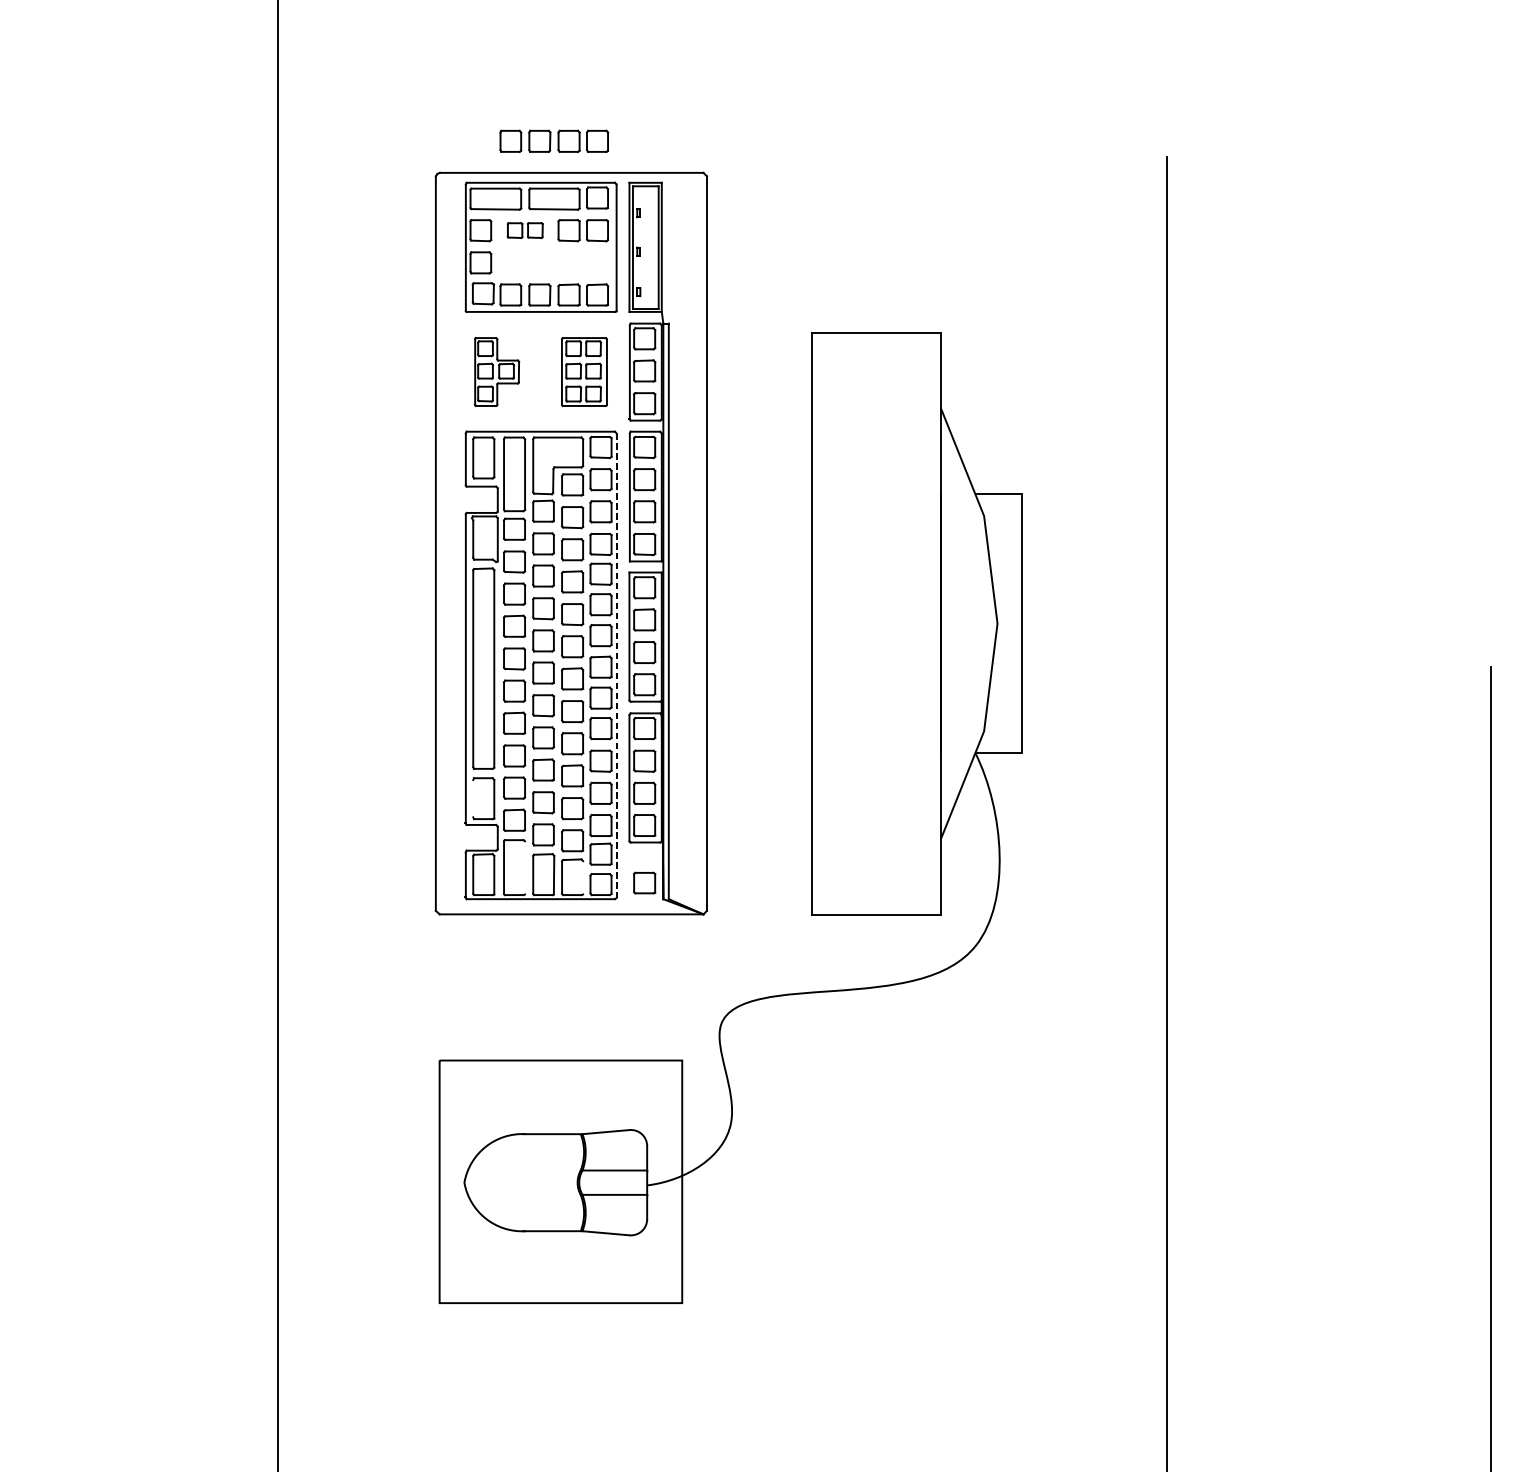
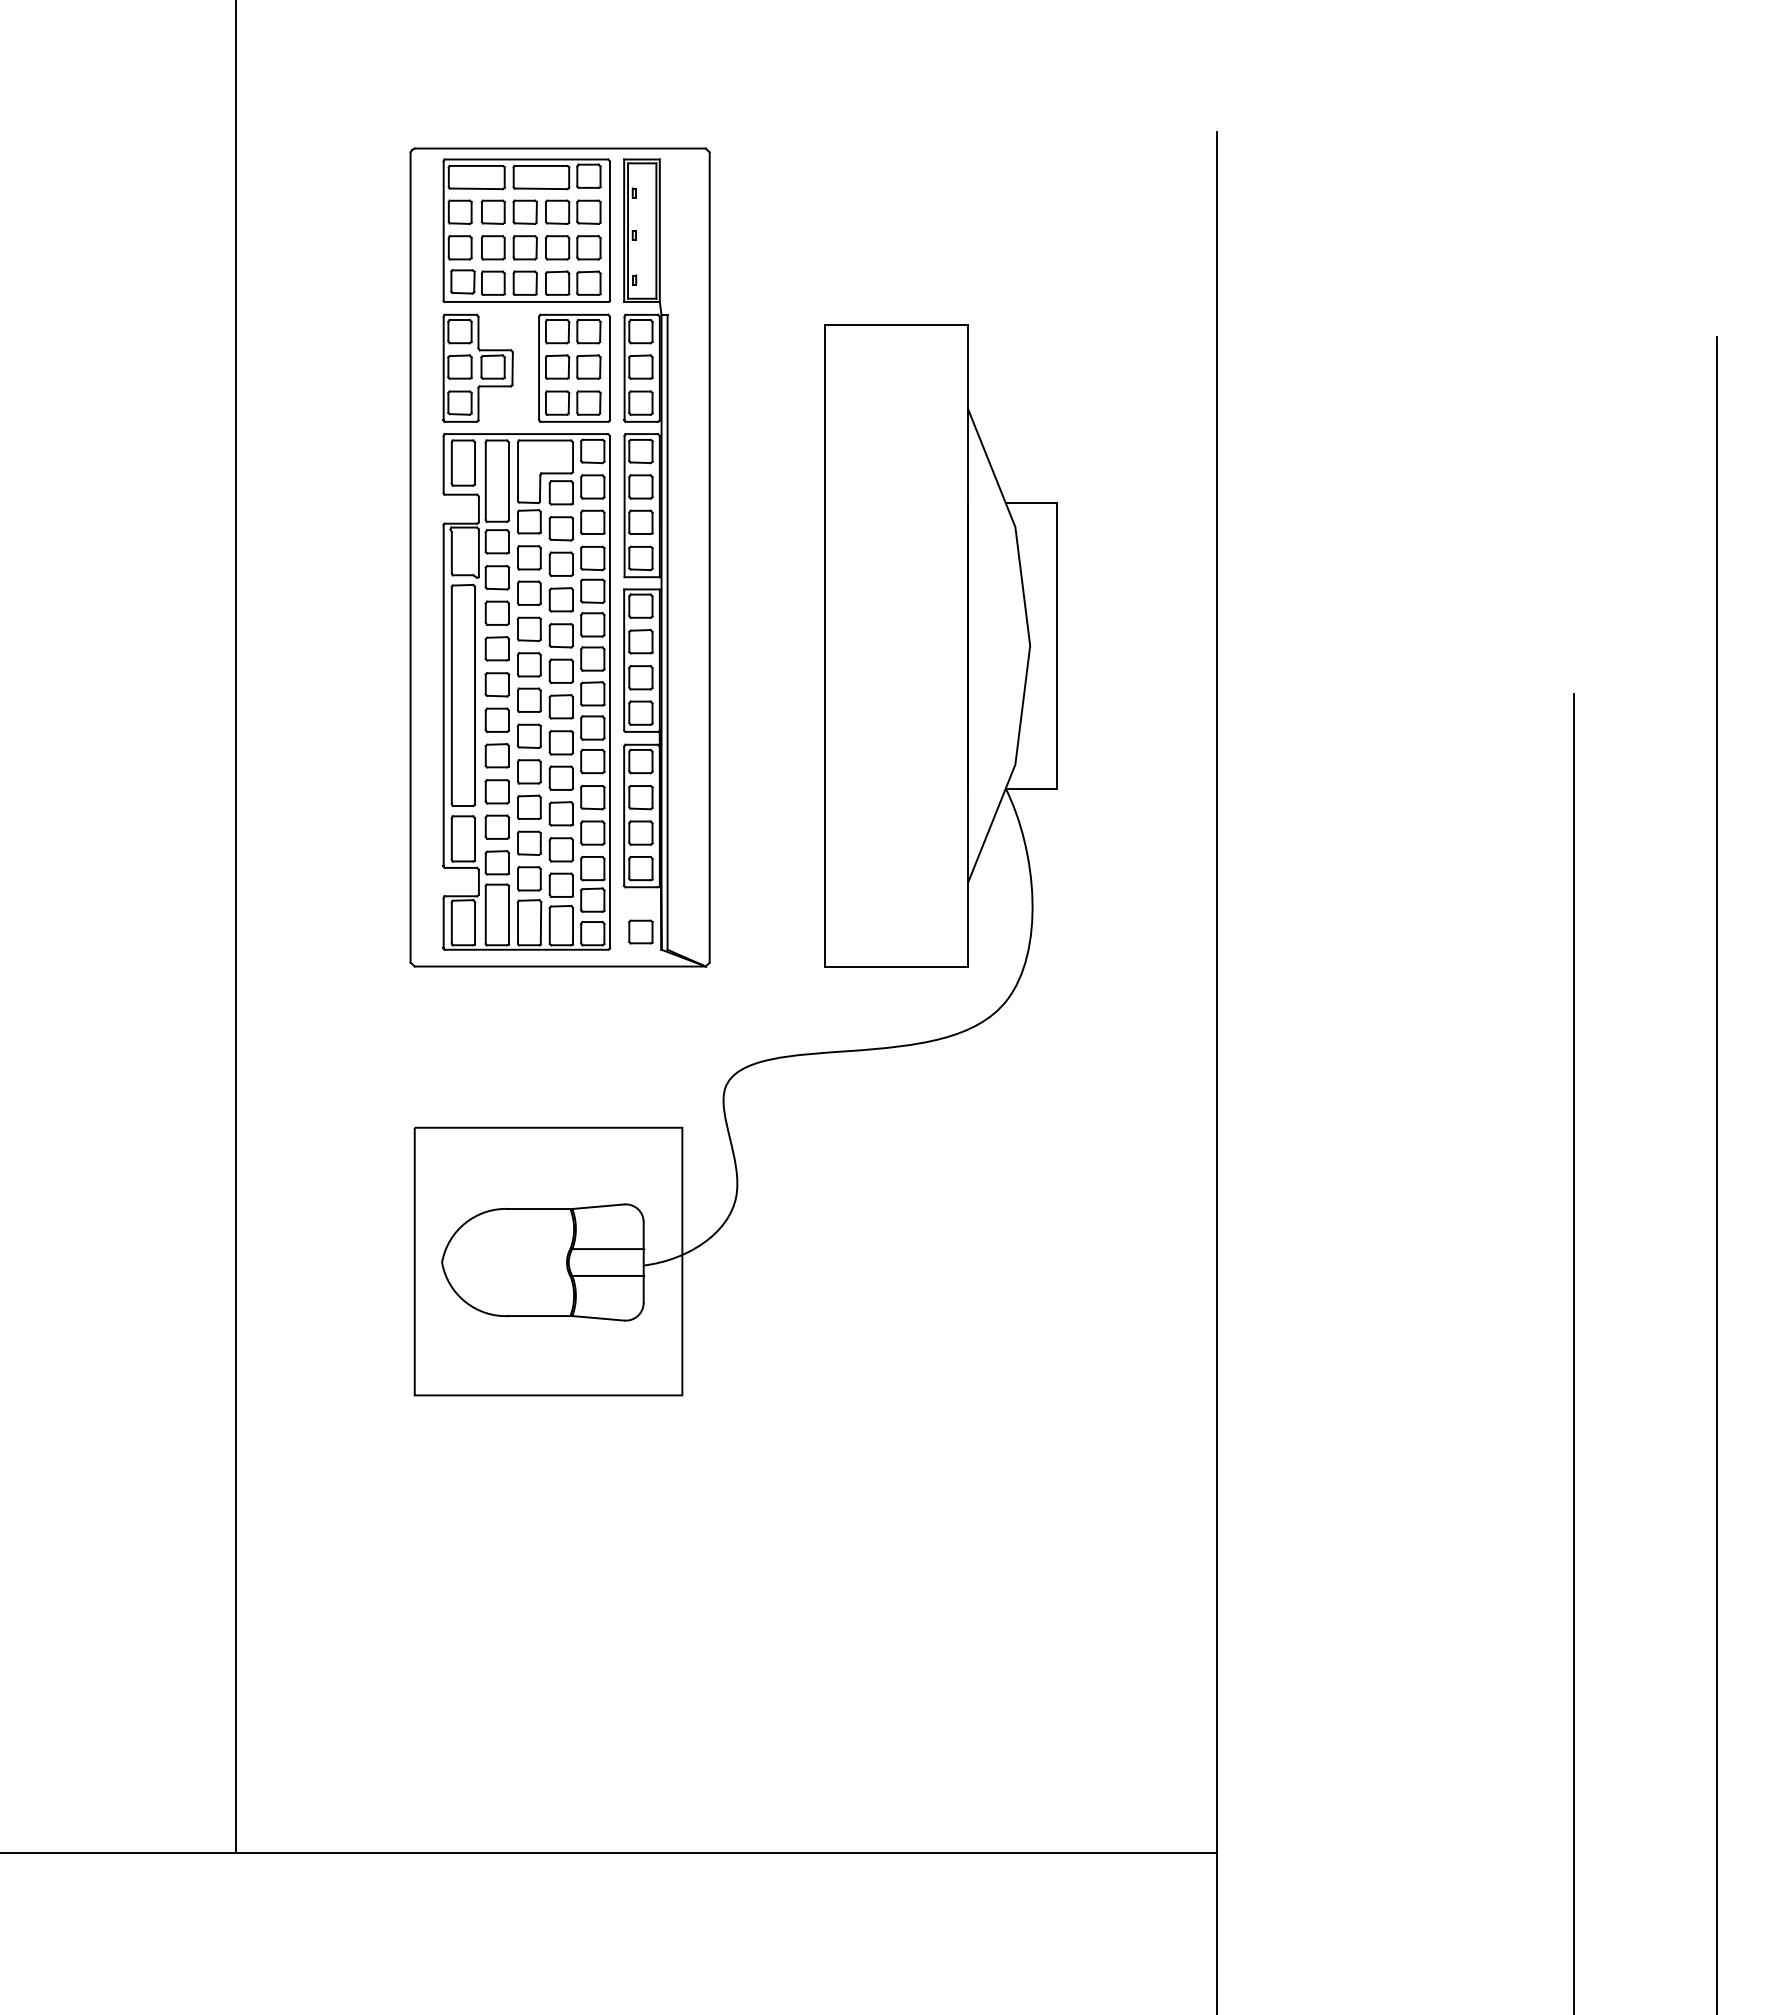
part: (553, 141) -> (540, 247), moved
part: (524, 229) -> (508, 211), size x1.43
part: (496, 371) -> (477, 367), size x1.43
part: (584, 371) -> (574, 367), size x1.43
line: (616, 665) -> (609, 692), dashed -> solid
line: (472, 798) -> (451, 838), added
line: (524, 867) -> (508, 914), added
line: (583, 877) -> (573, 925), added

